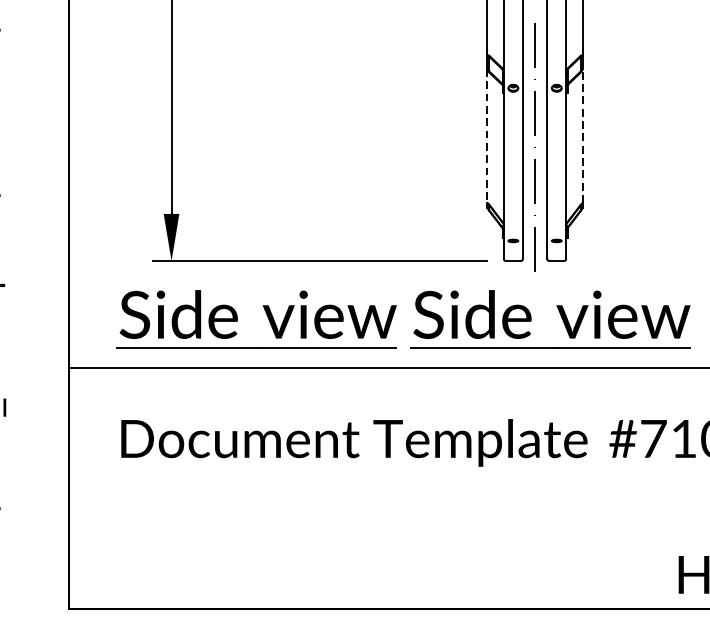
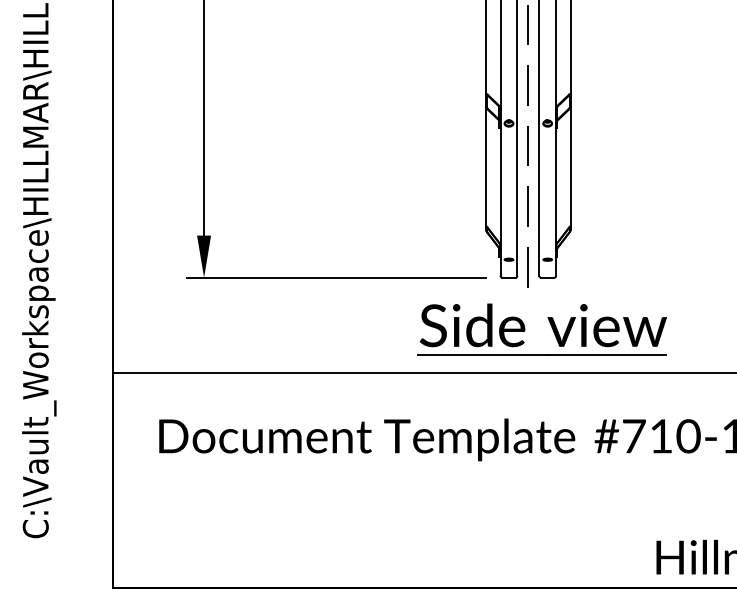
line: (487, 136) -> (485, 166), dashed -> solid
line: (582, 136) -> (570, 166), dashed -> solid
part: (266, 314) -> (288, 325), removed

